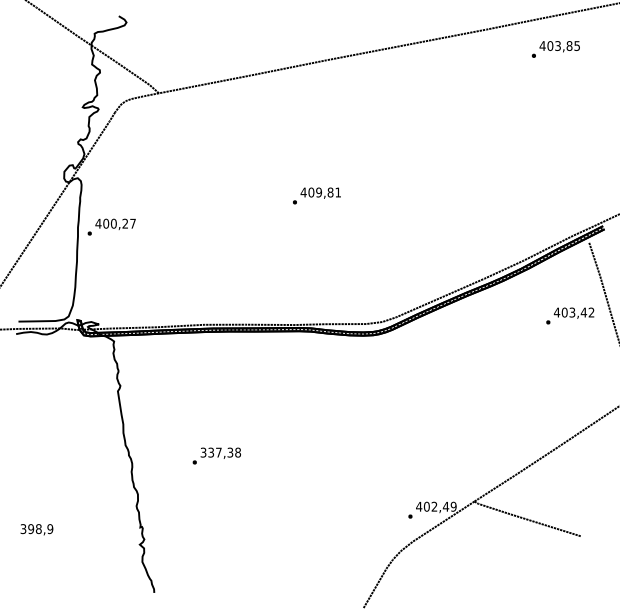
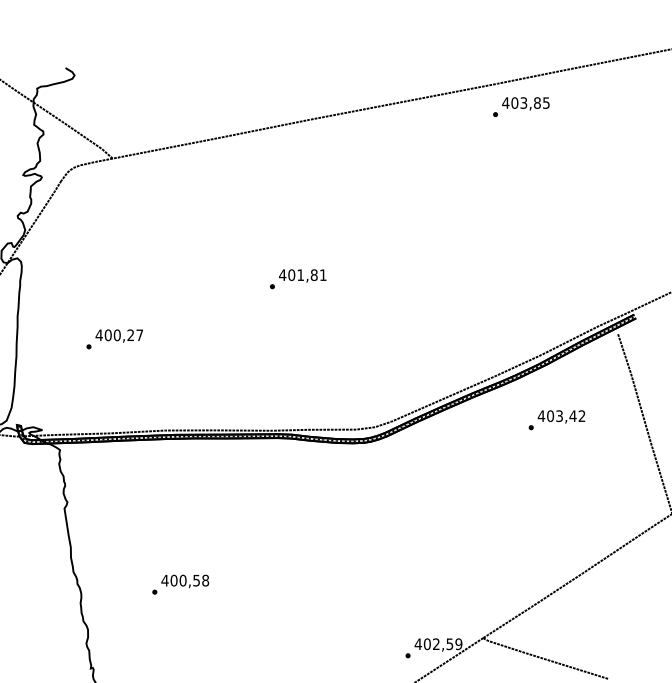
text: (555, 49) -> (520, 107), moved
text: (318, 192) -> (300, 275), 409,81 -> 401,81
text: (111, 226) -> (114, 338), moved
text: (570, 315) -> (557, 419), moved
text: (216, 452) -> (180, 580), 337,38 -> 400,58
text: (445, 506) -> (449, 643), 402,49 -> 402,59

